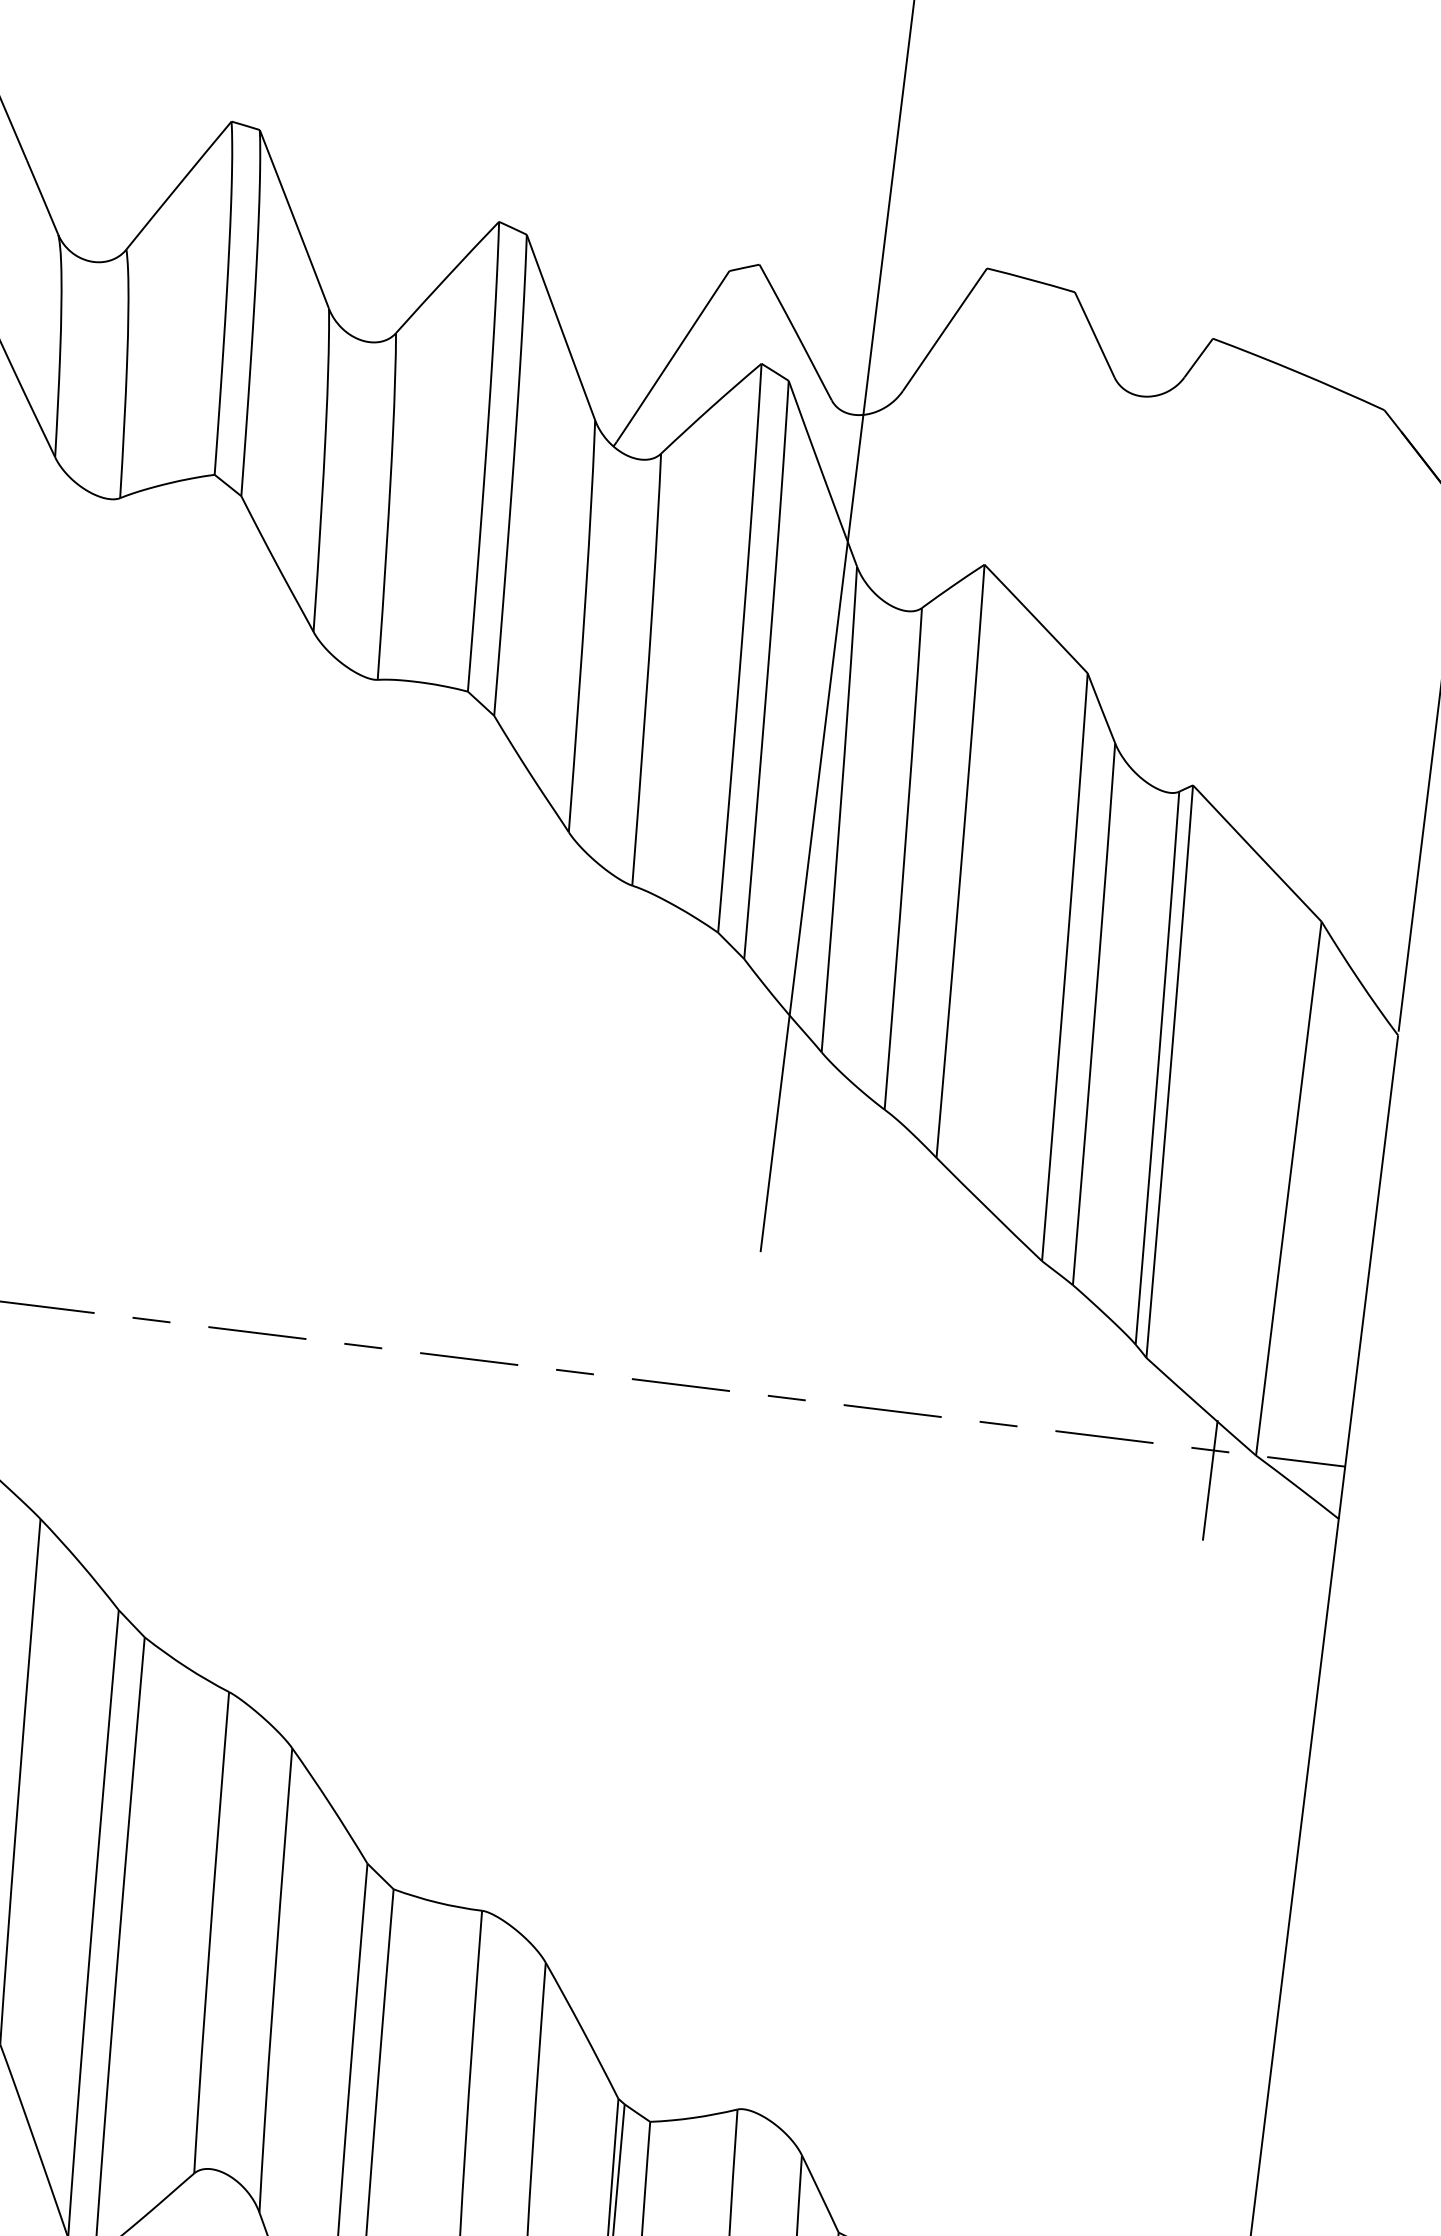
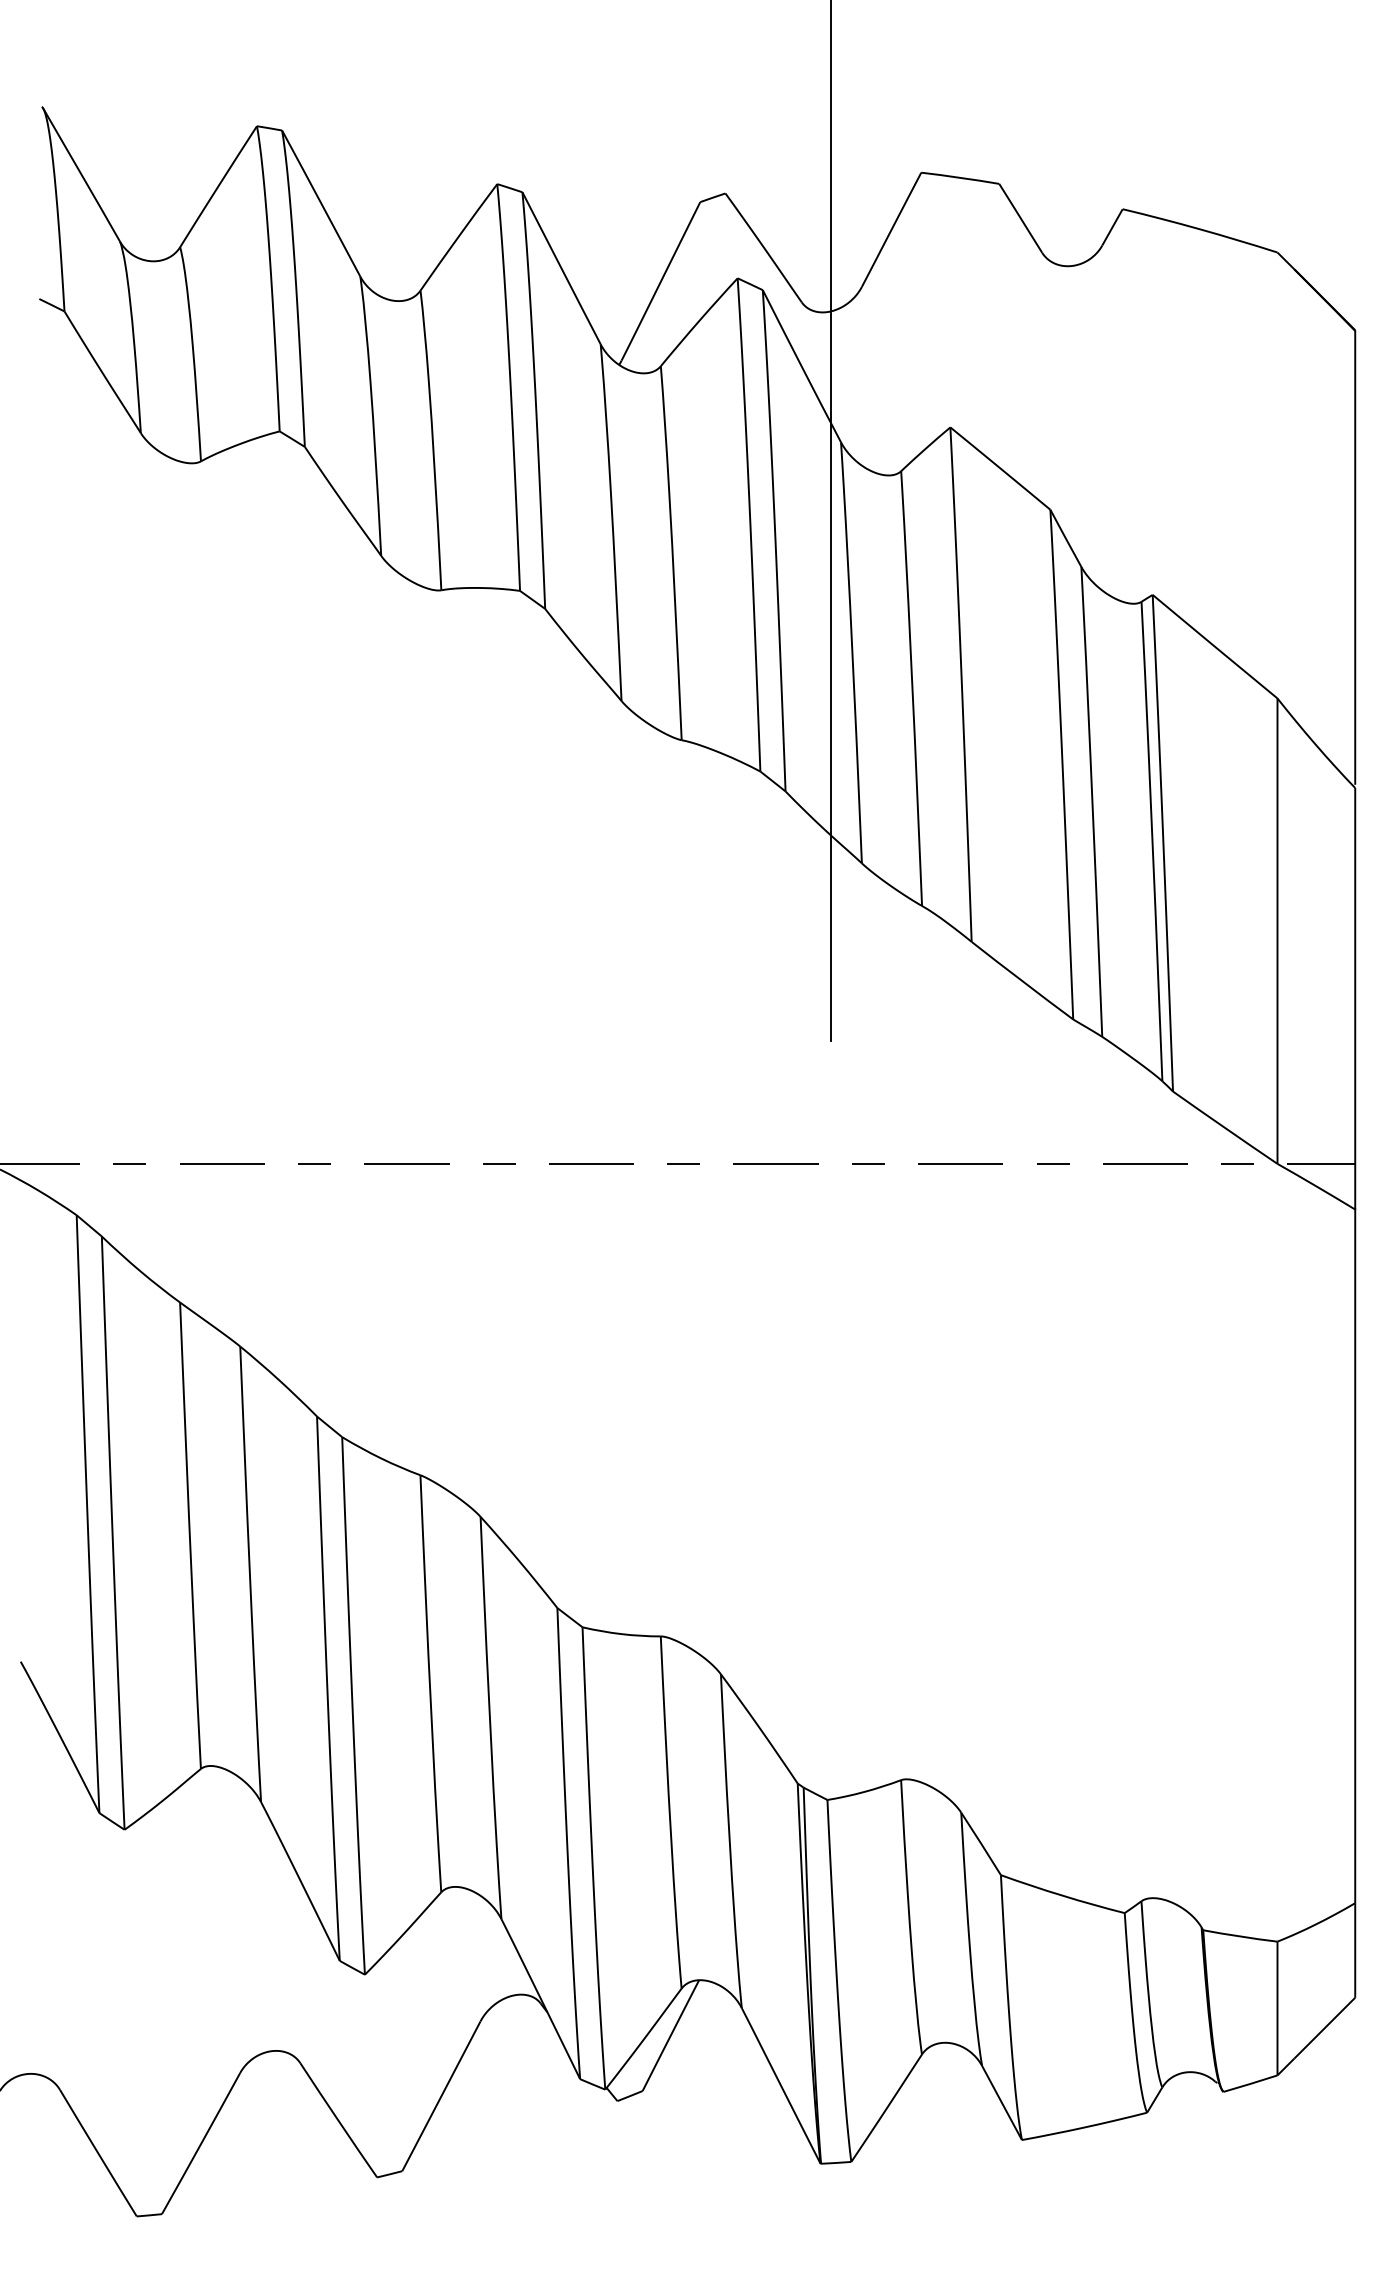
line: (1210, 1479) -> (1240, 1189), removed

